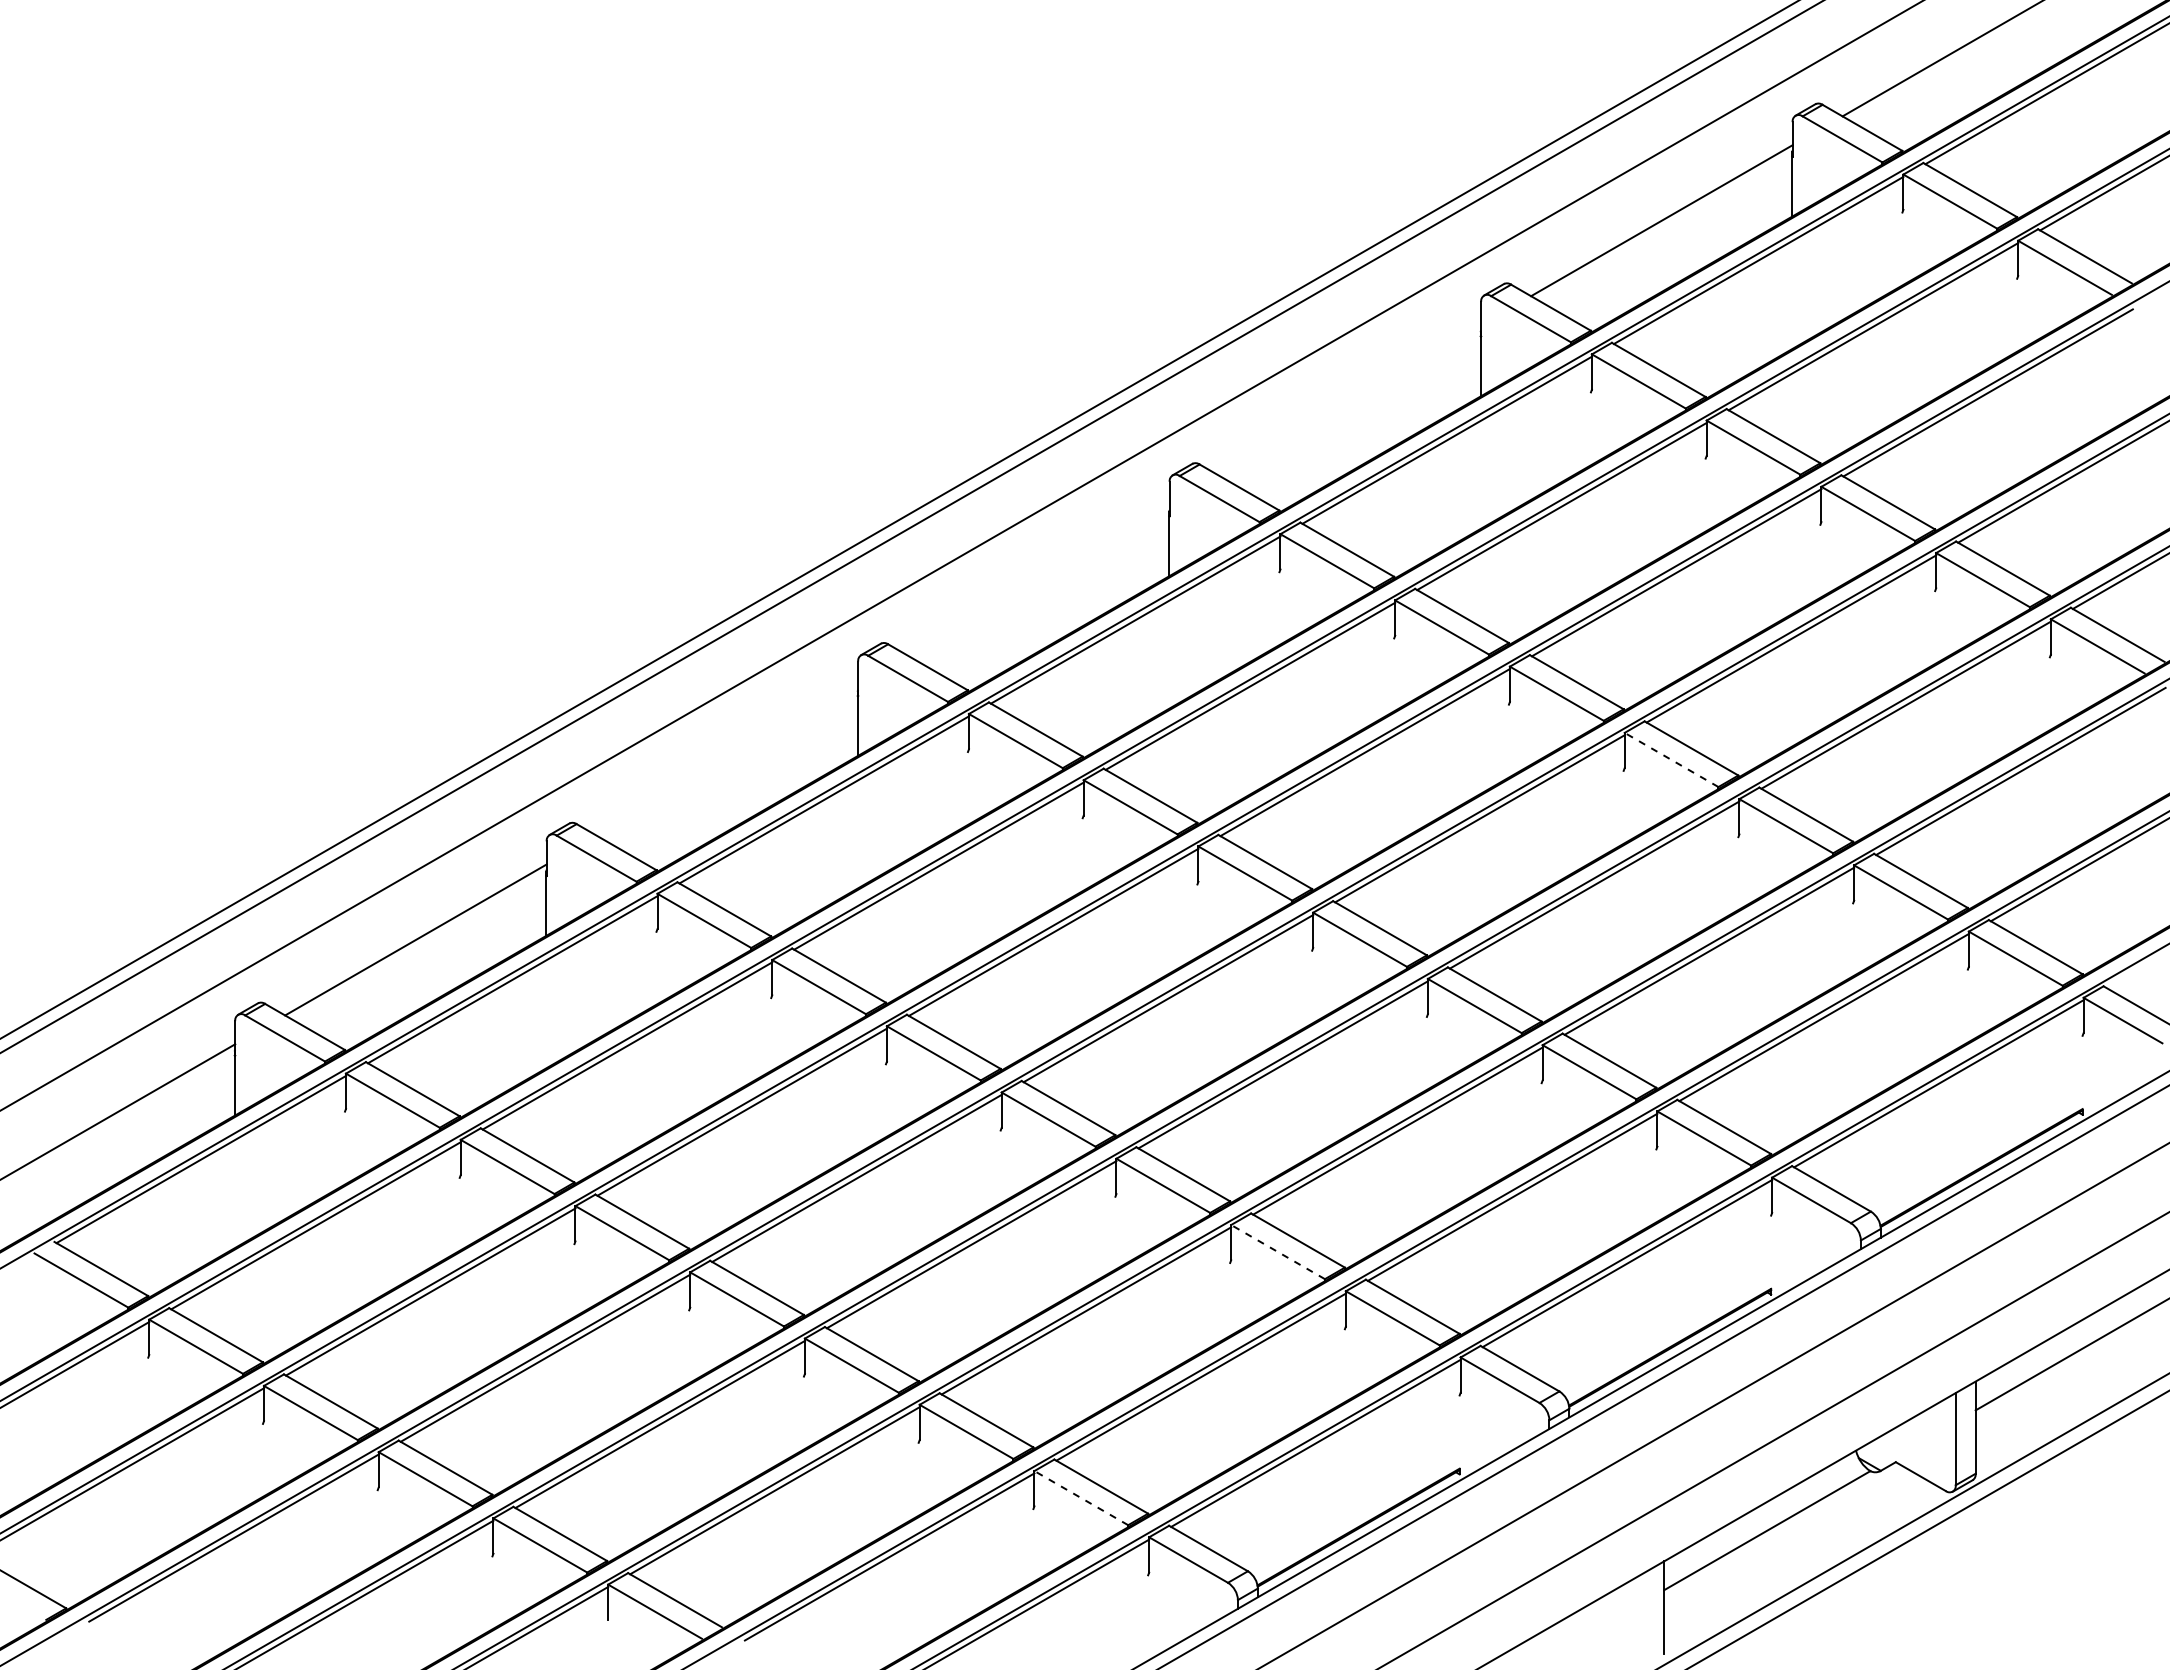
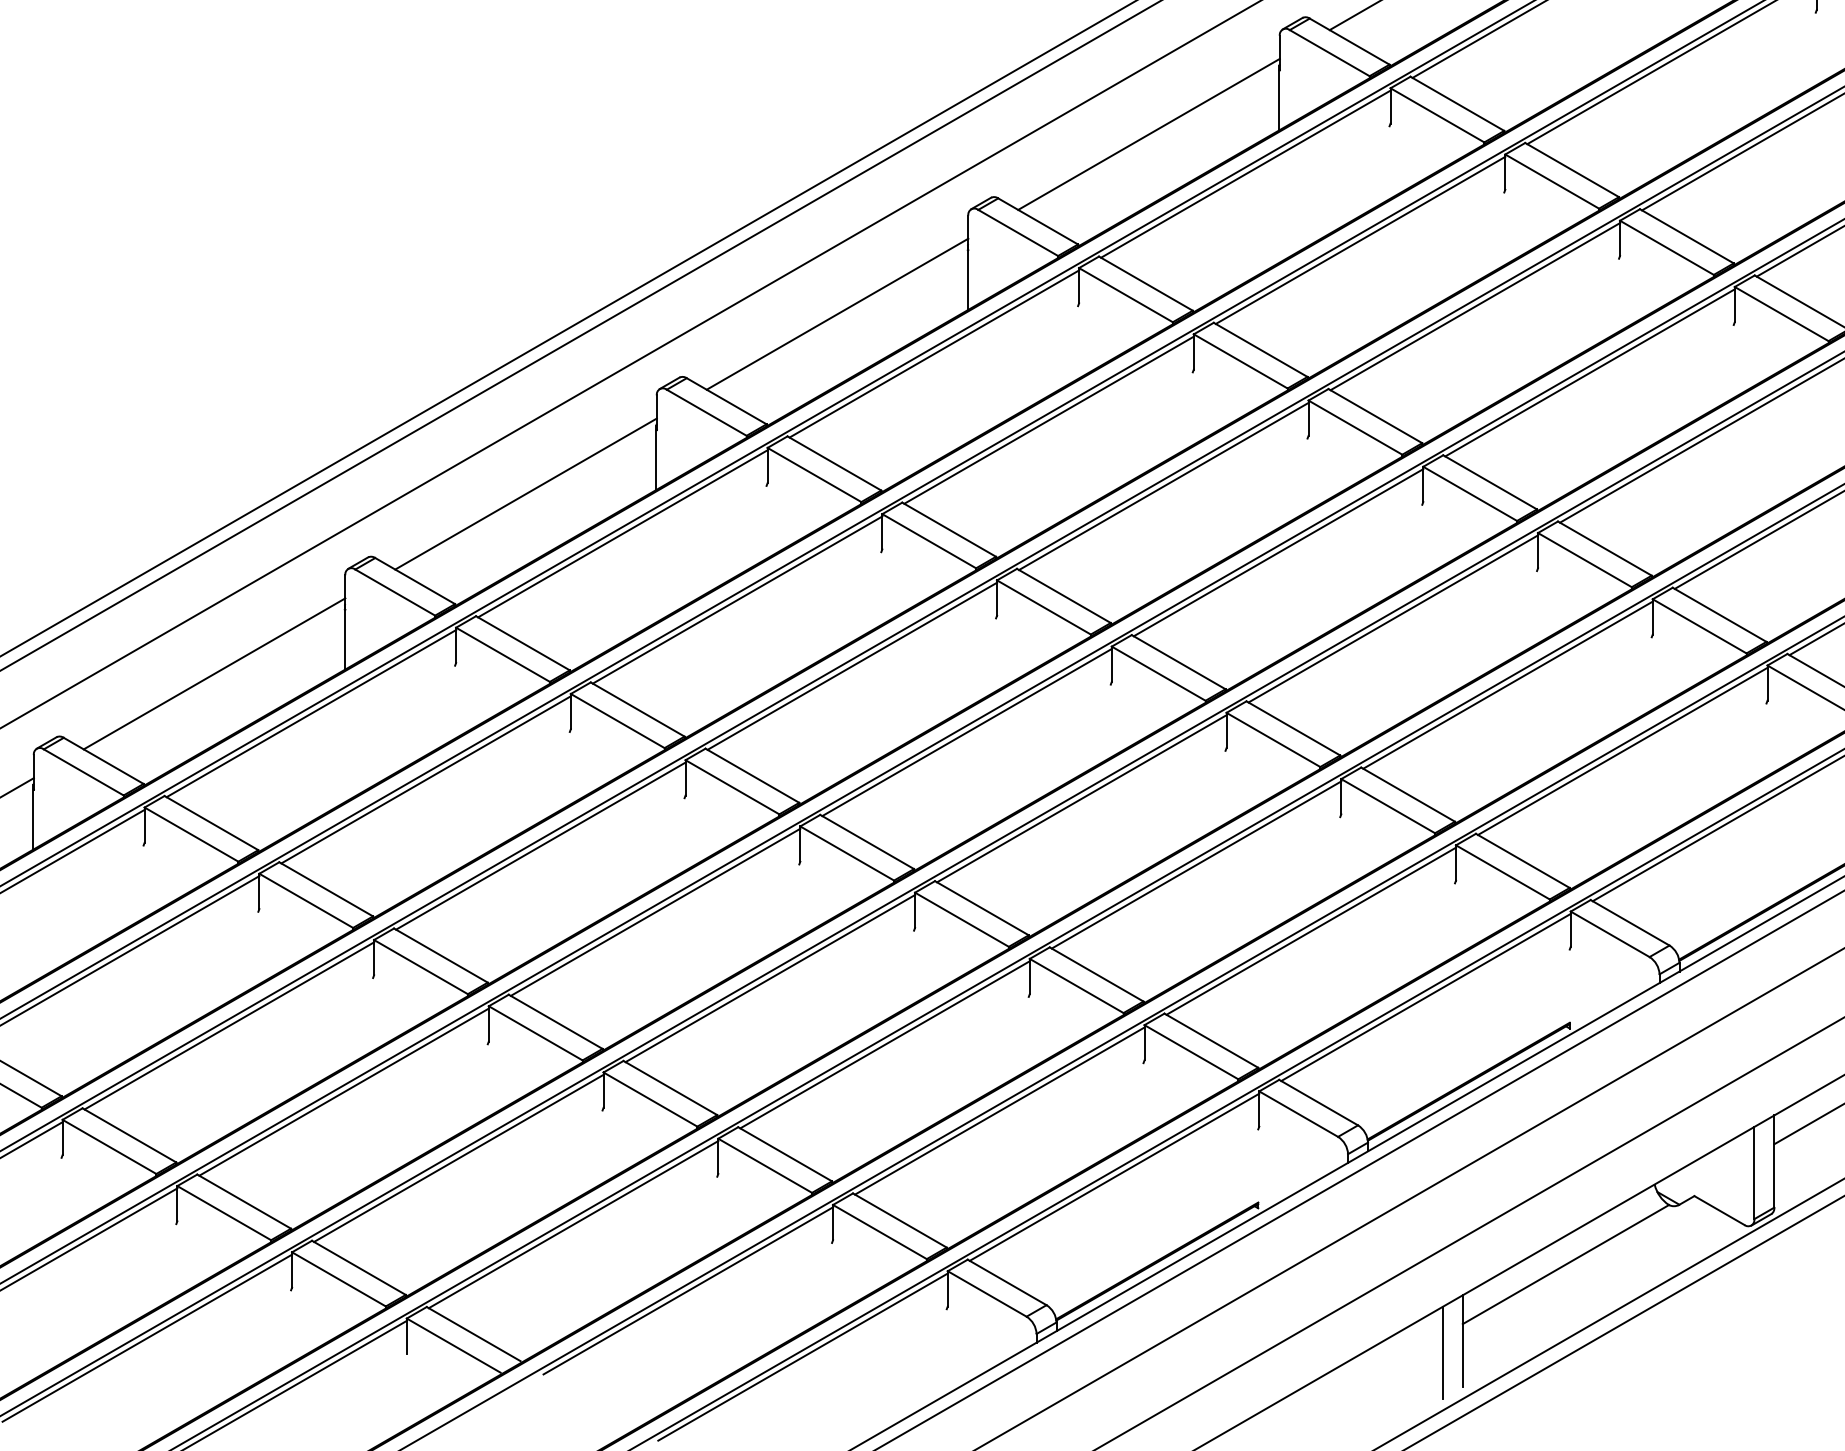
line: (1350, 400) -> (1149, 134), added
line: (1038, 579) -> (837, 313), added
line: (727, 759) -> (526, 493), added
line: (1671, 759) -> (1470, 493), dashed -> solid
line: (1277, 1251) -> (1076, 985), dashed -> solid
line: (1080, 1497) -> (879, 1231), dashed -> solid
line: (1644, 1618) -> (1443, 1352), added

